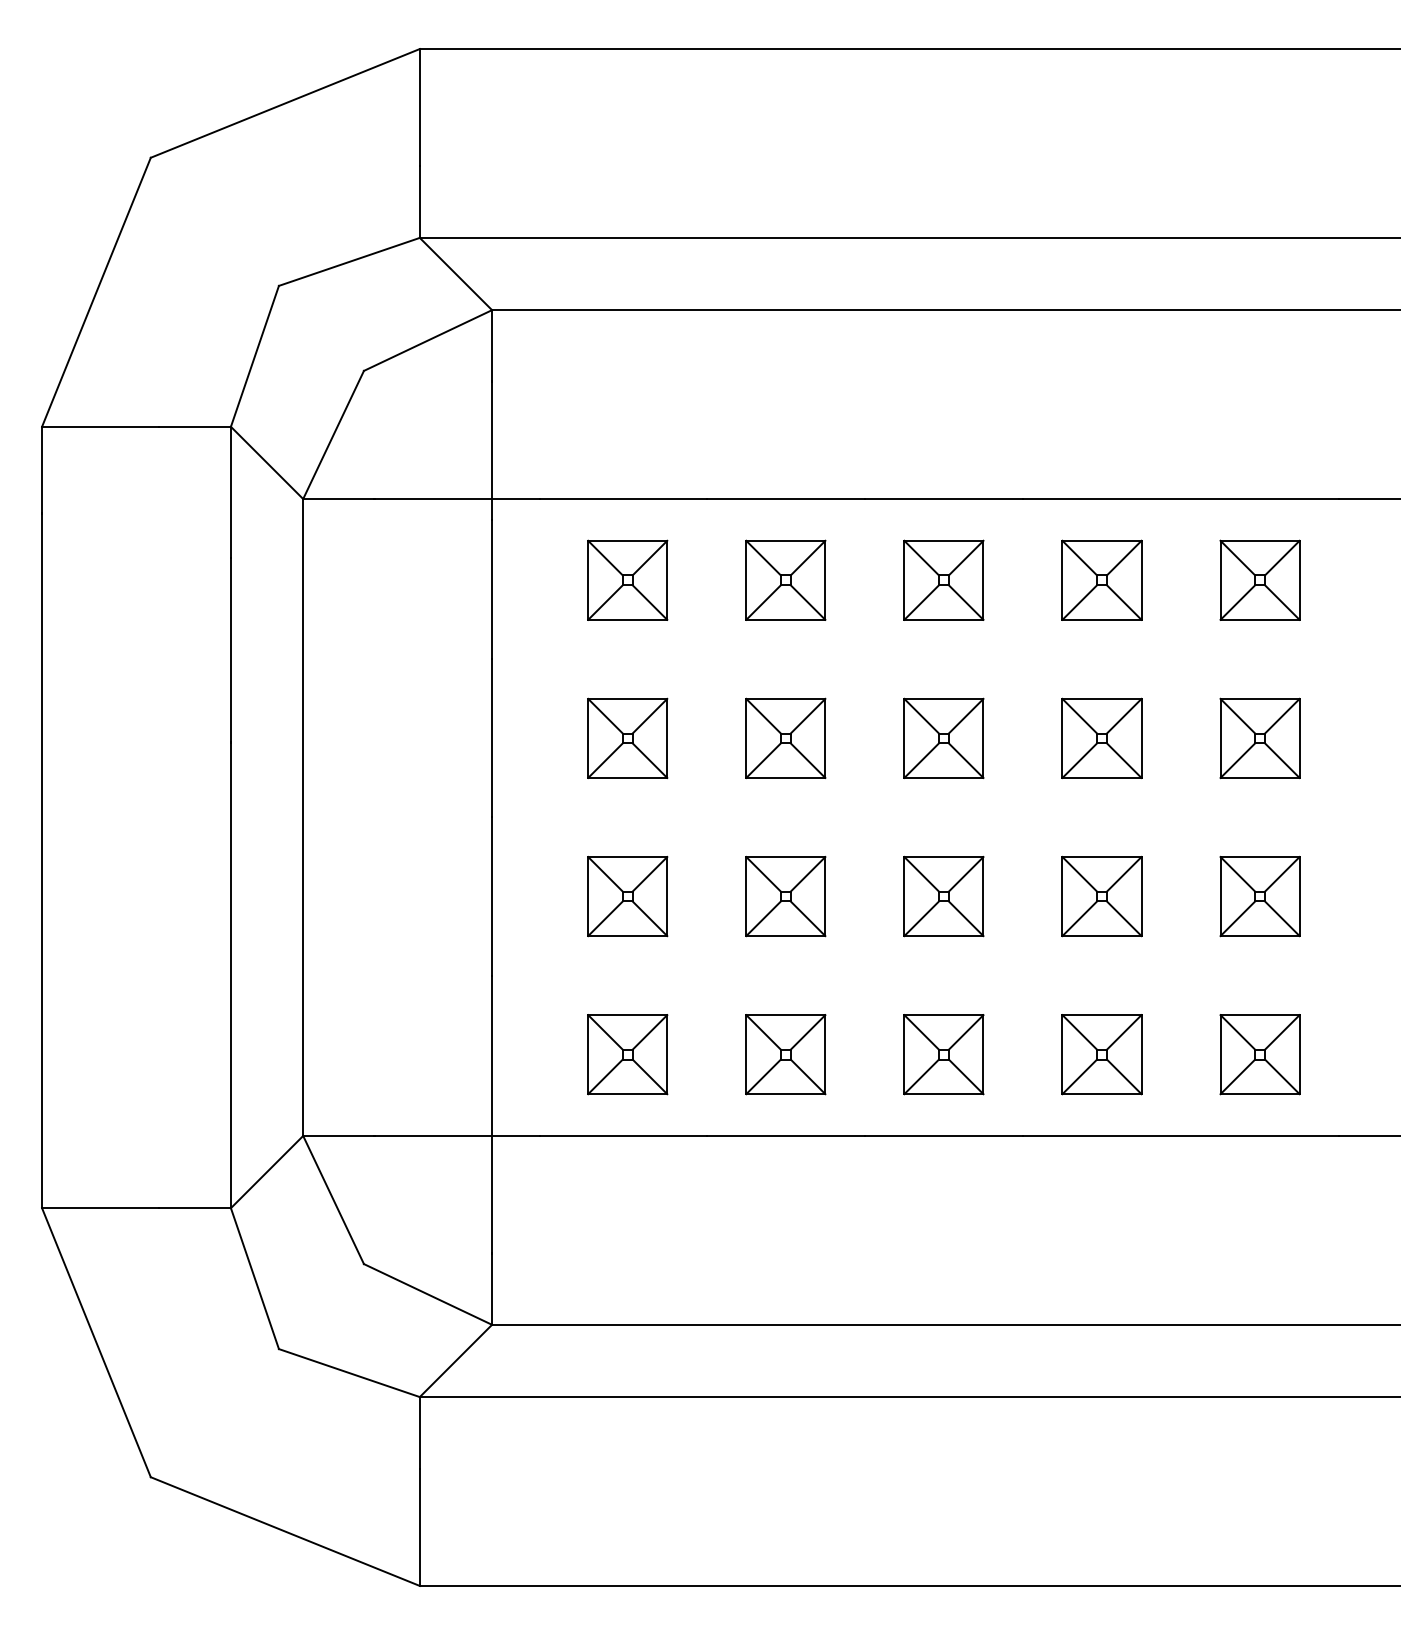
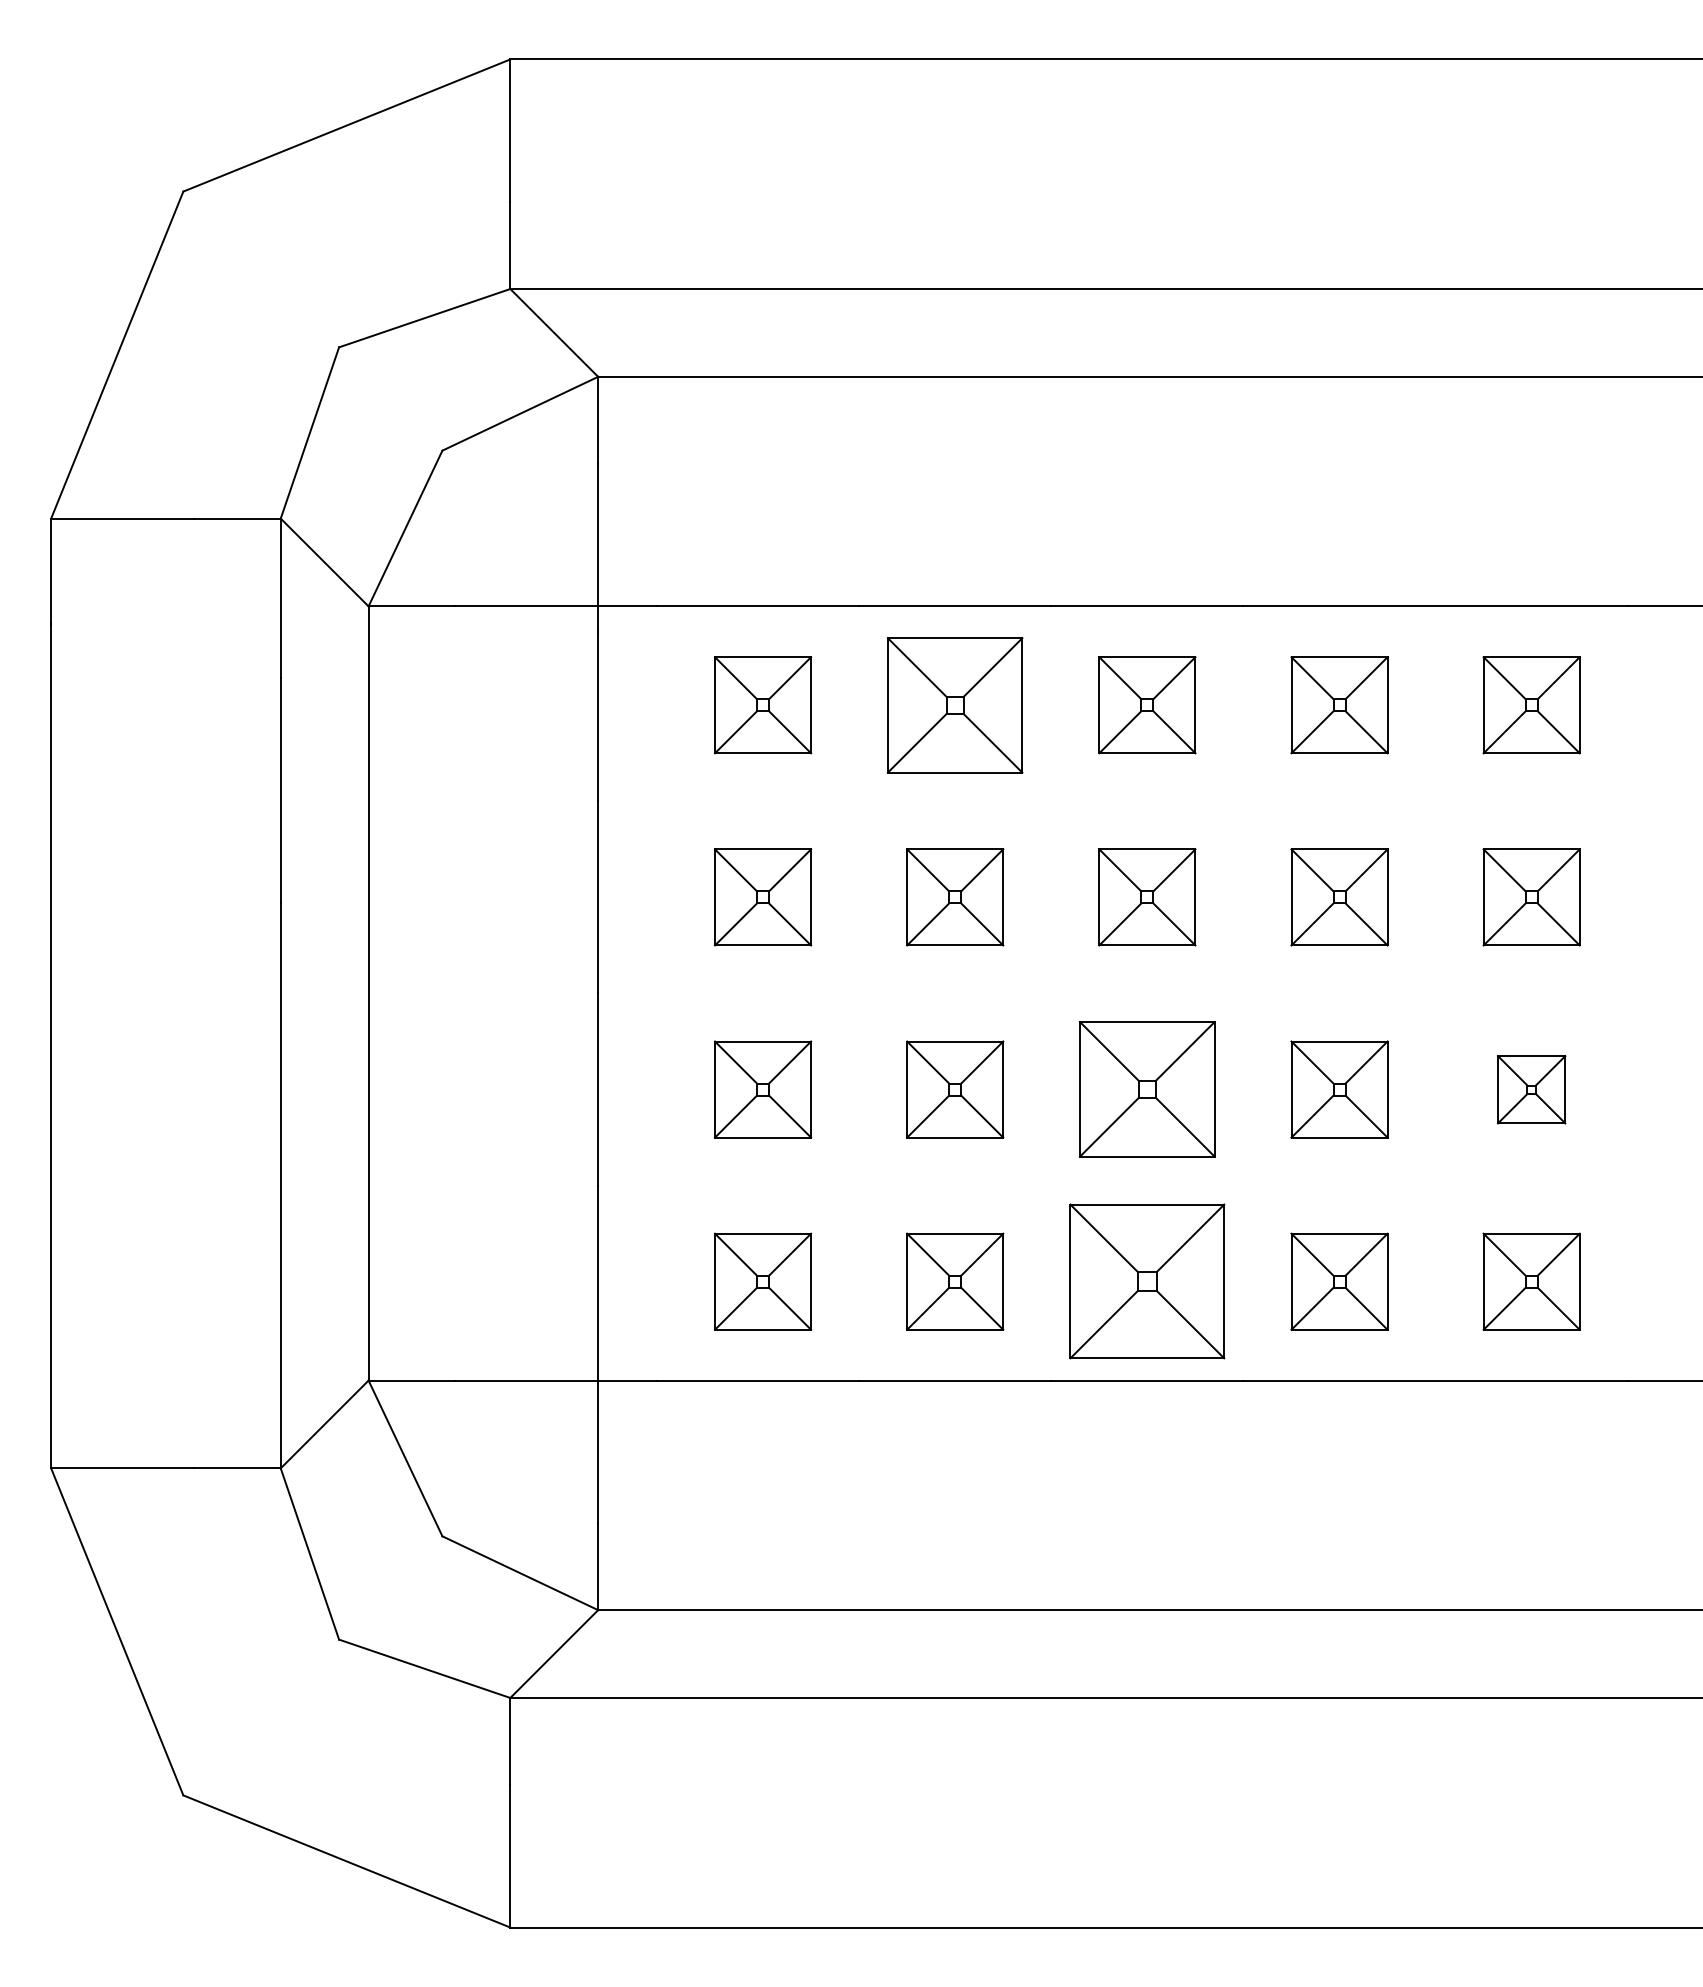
part: (785, 579) -> (954, 704), size x1.4
part: (943, 896) -> (1146, 1089), size x1.4
part: (1259, 896) -> (1530, 1089), size x0.7
part: (943, 1054) -> (1146, 1281), size x1.6

